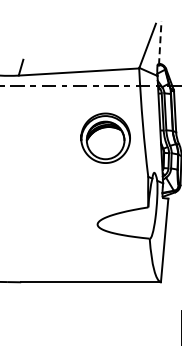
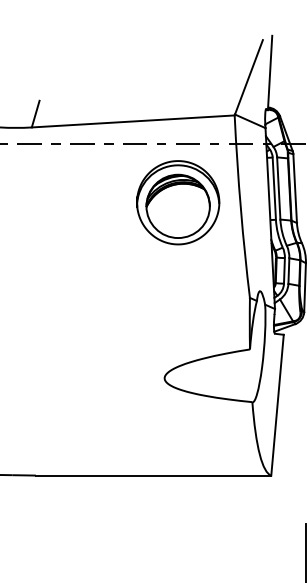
line: (160, 42) -> (270, 71), dashed -> solid
part: (105, 137) -> (177, 201), moved

